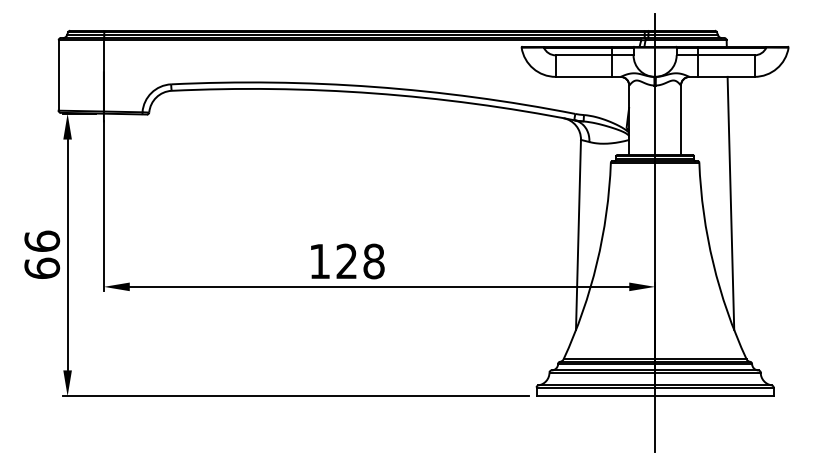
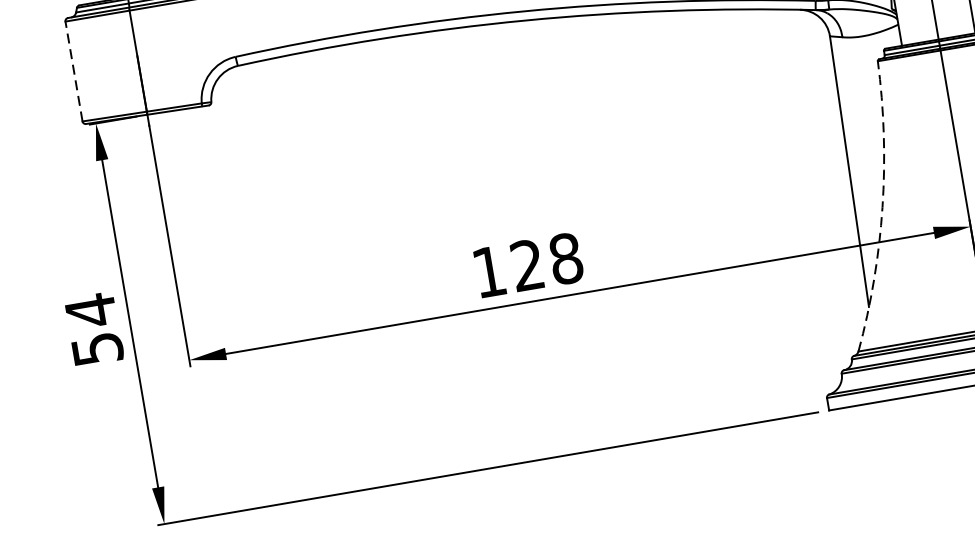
line: (58, 74) -> (73, 70), solid -> dashed
text: (42, 254) -> (94, 329), 66 -> 54
arc: (596, 263) -> (881, 207), solid -> dashed

